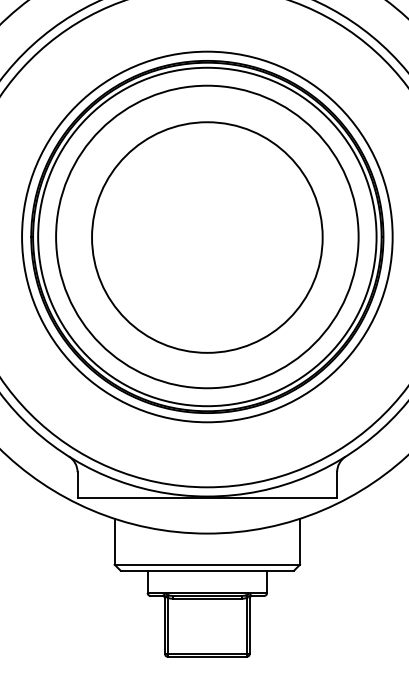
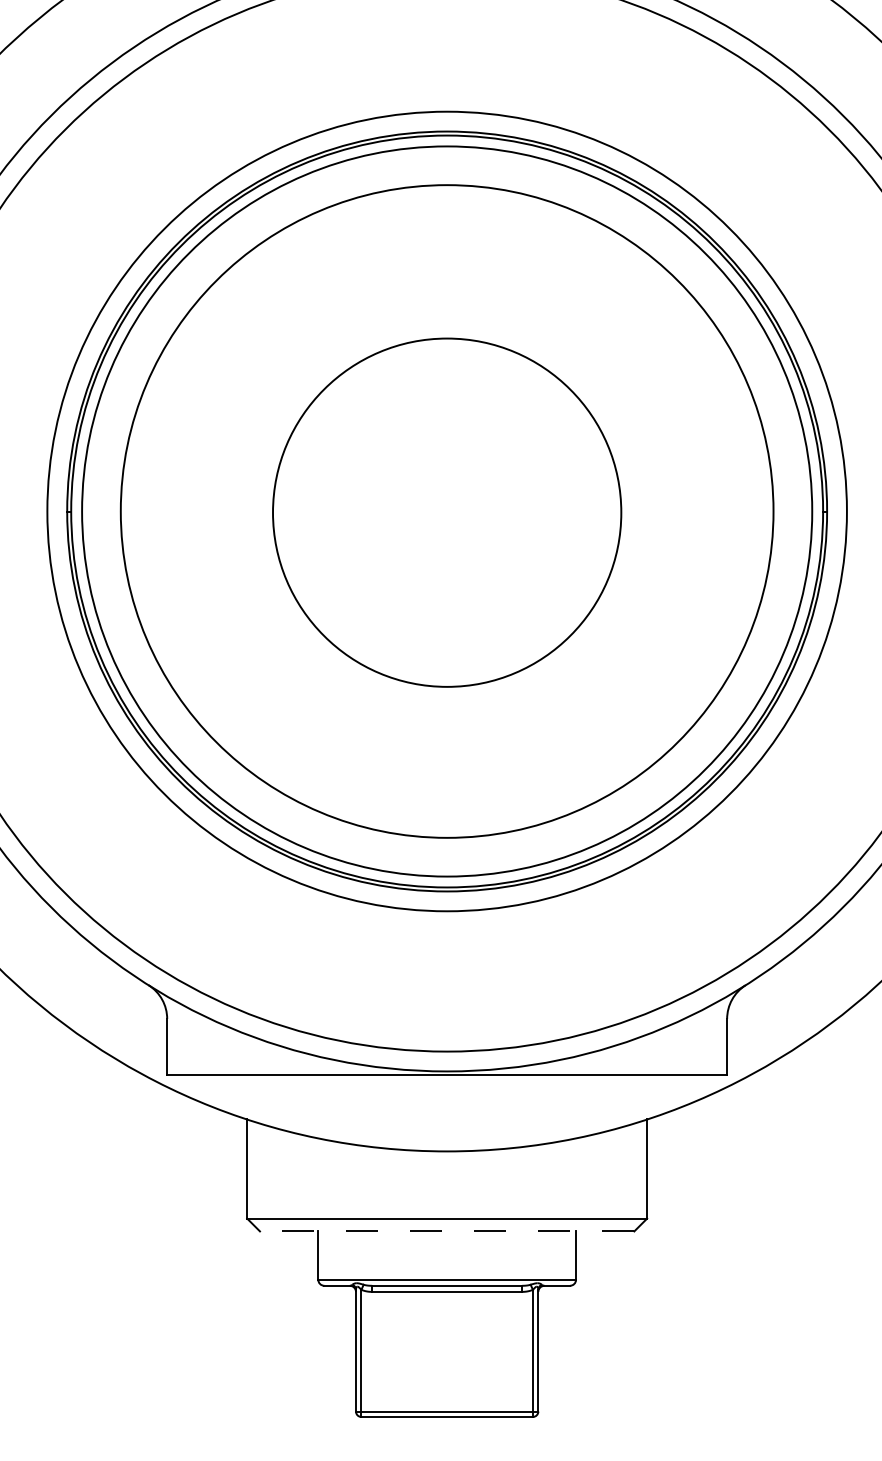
circle: (207, 237) -> (447, 512), size x0.7
line: (207, 570) -> (447, 1231), solid -> dashed

